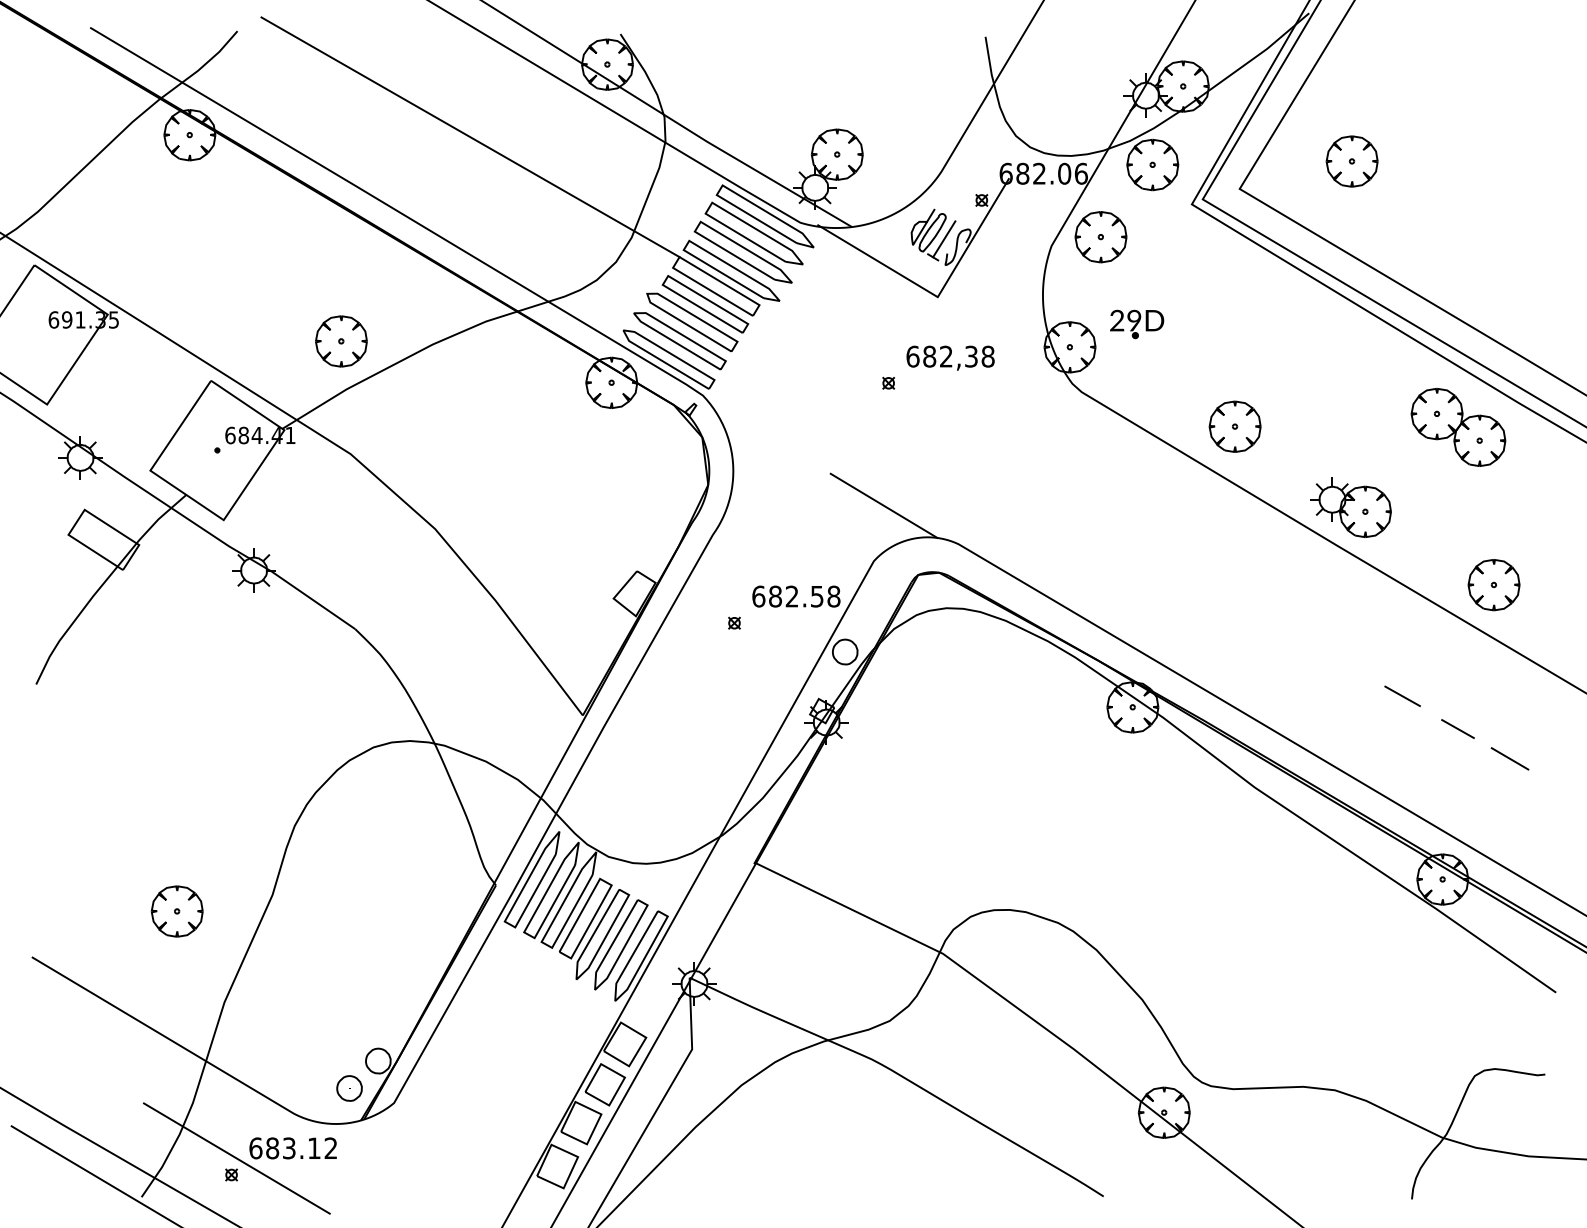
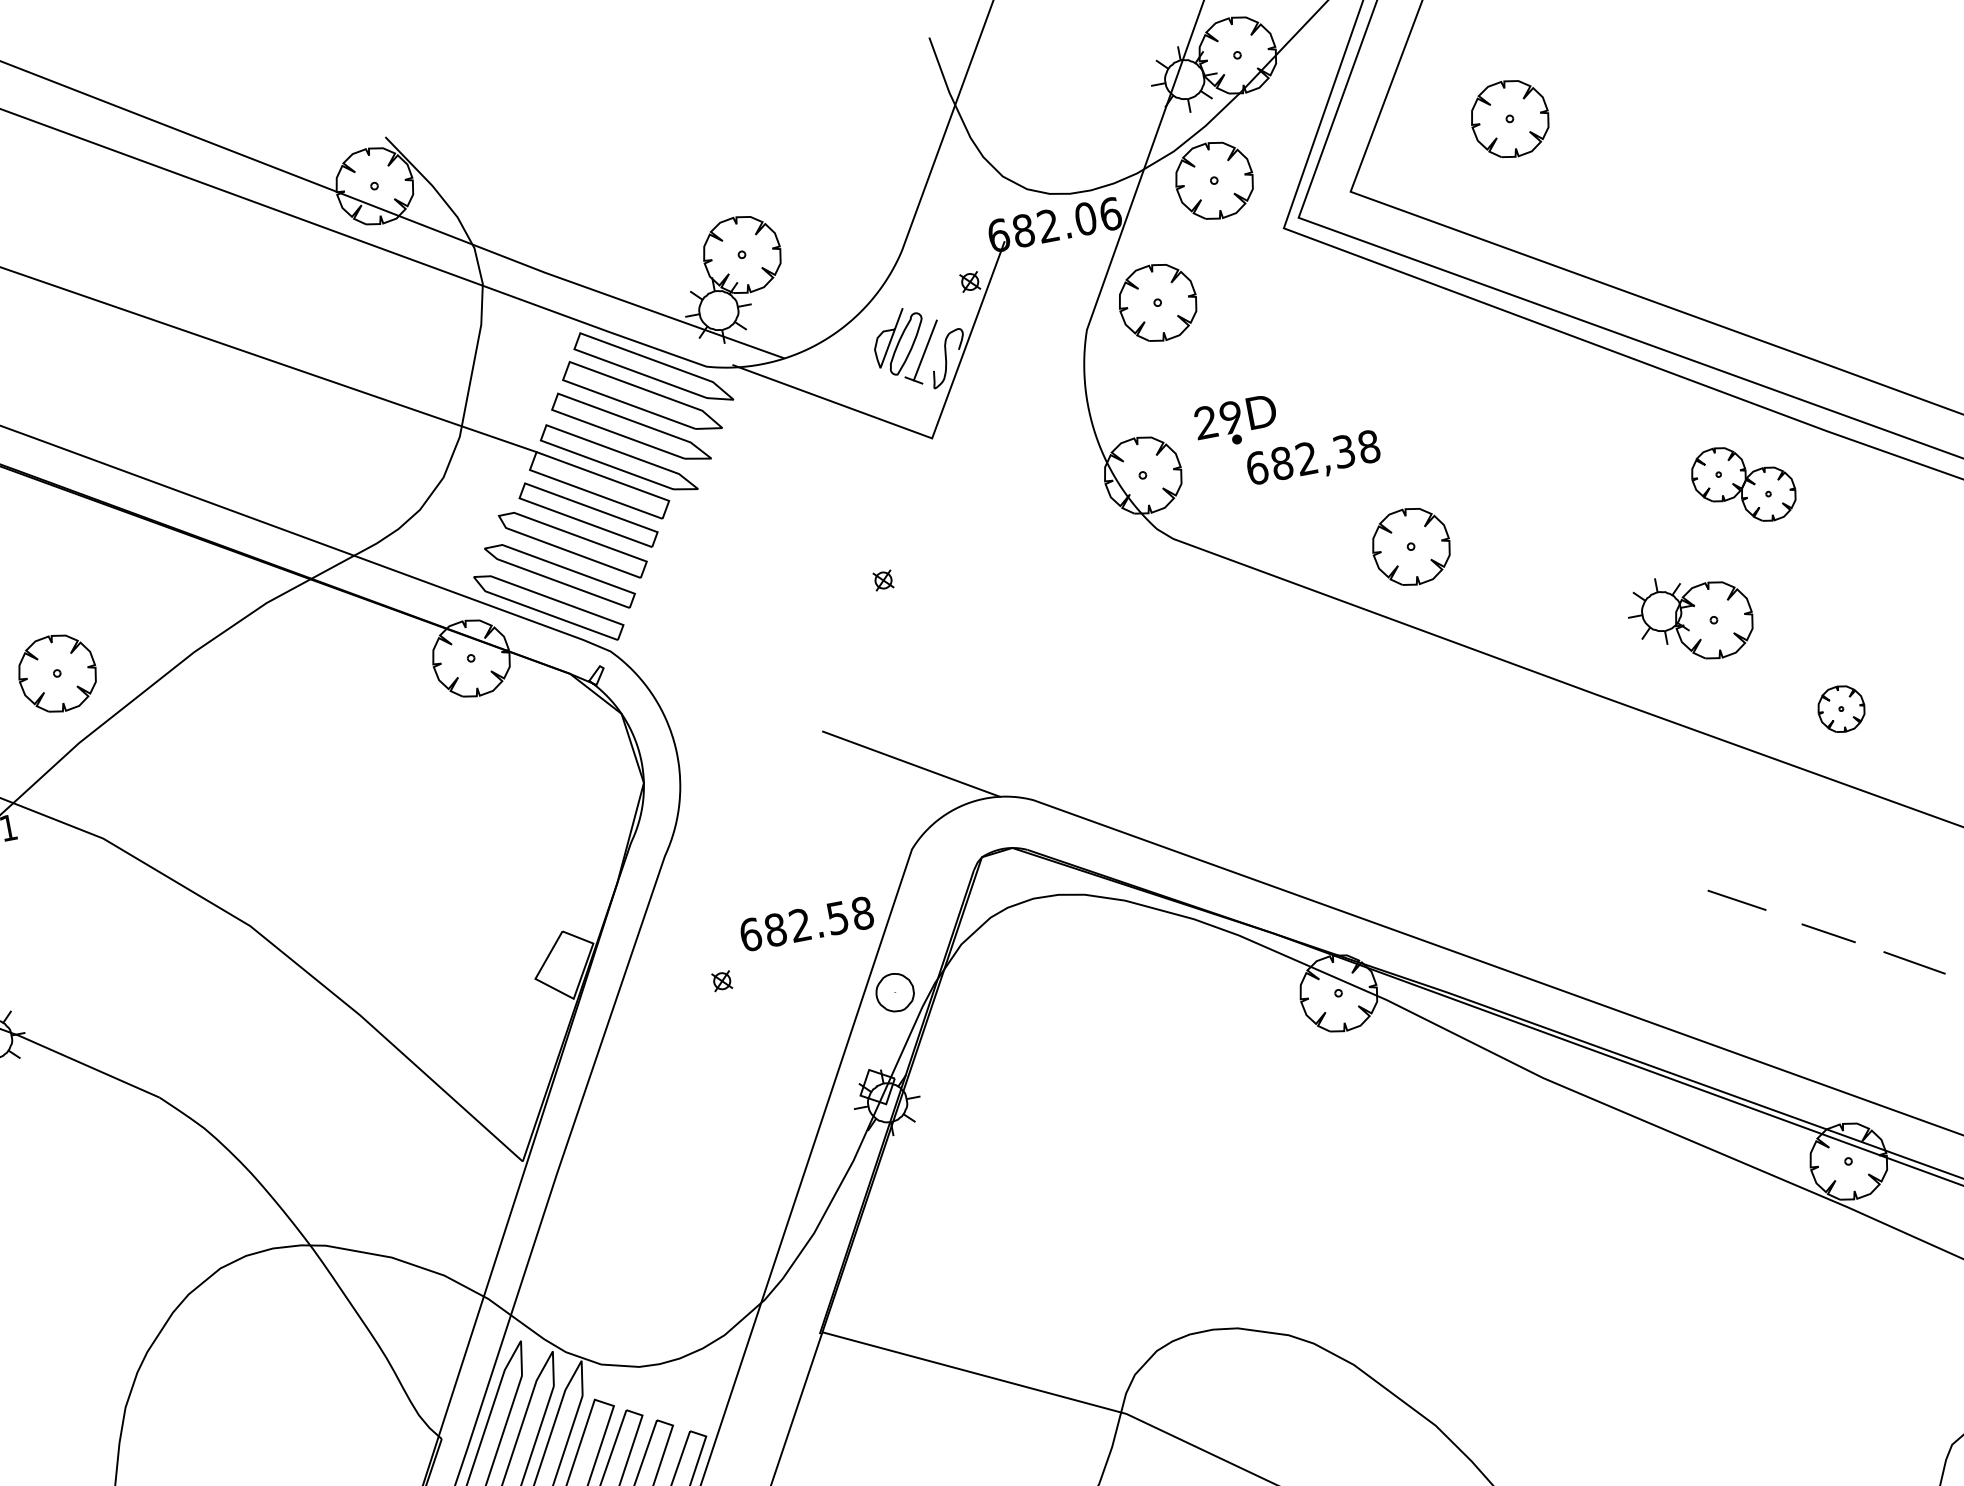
text: (950, 357) -> (1313, 458), moved
part: (1458, 427) -> (1743, 484), size x0.7
part: (1350, 507) -> (1690, 618), moved
part: (1493, 585) -> (1840, 709), size x0.6

